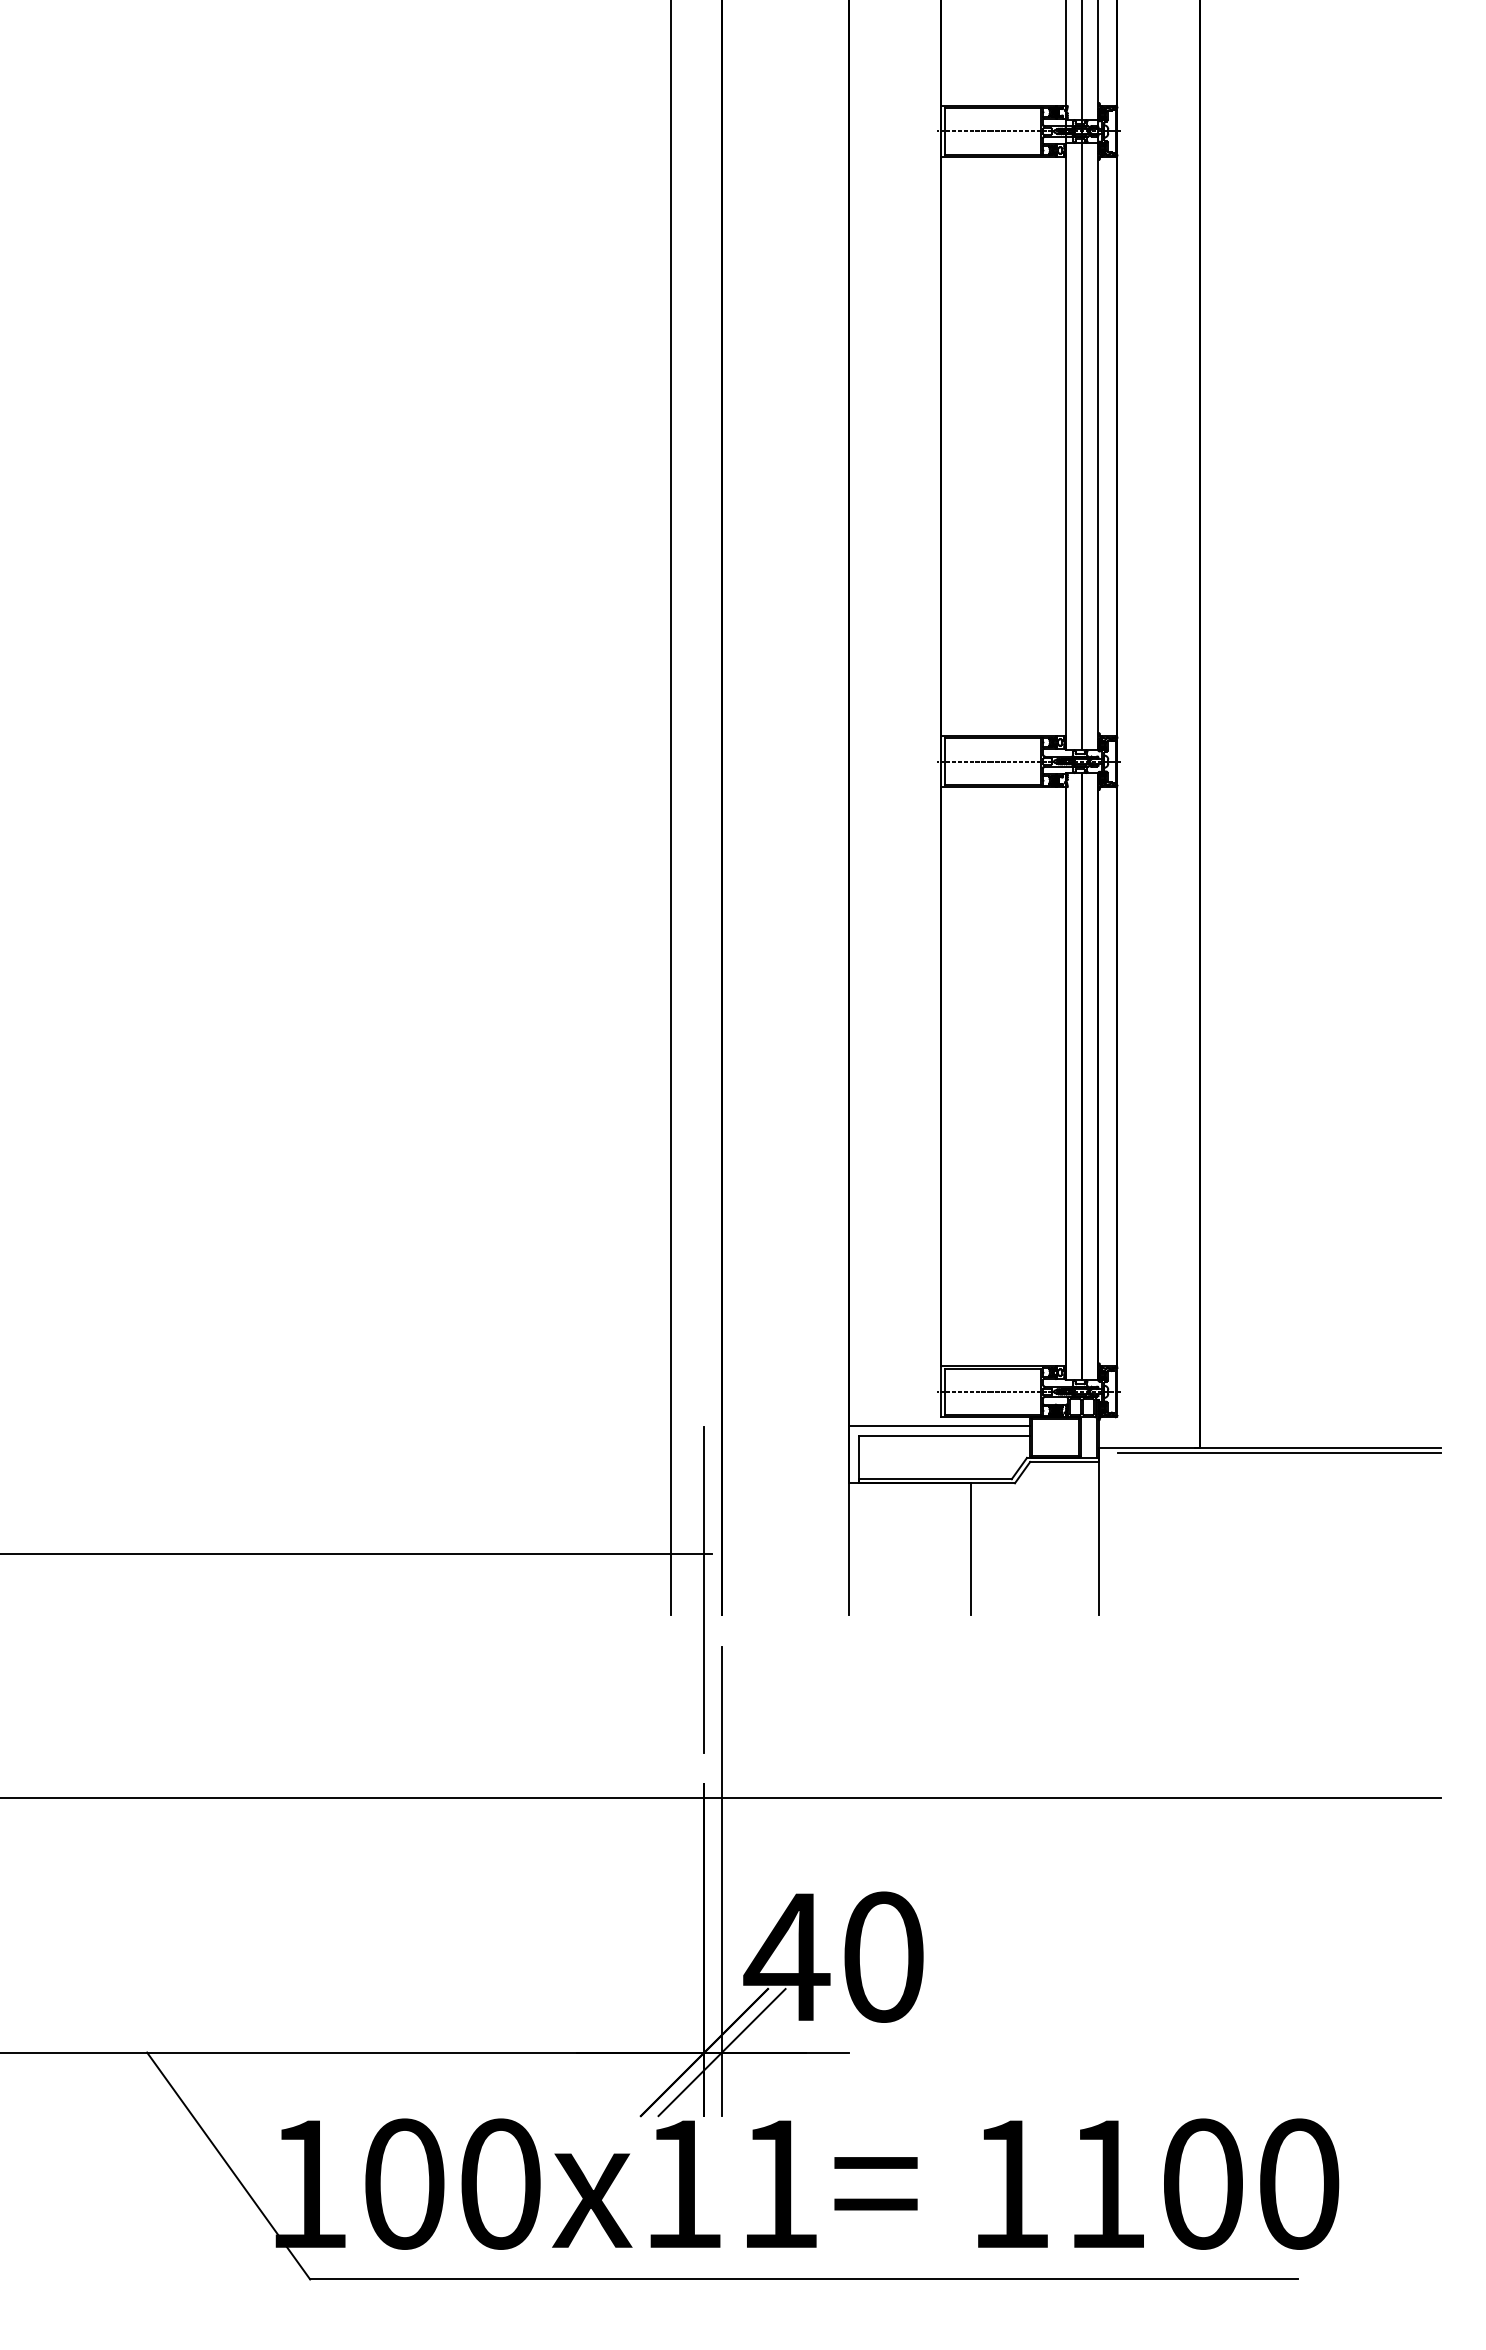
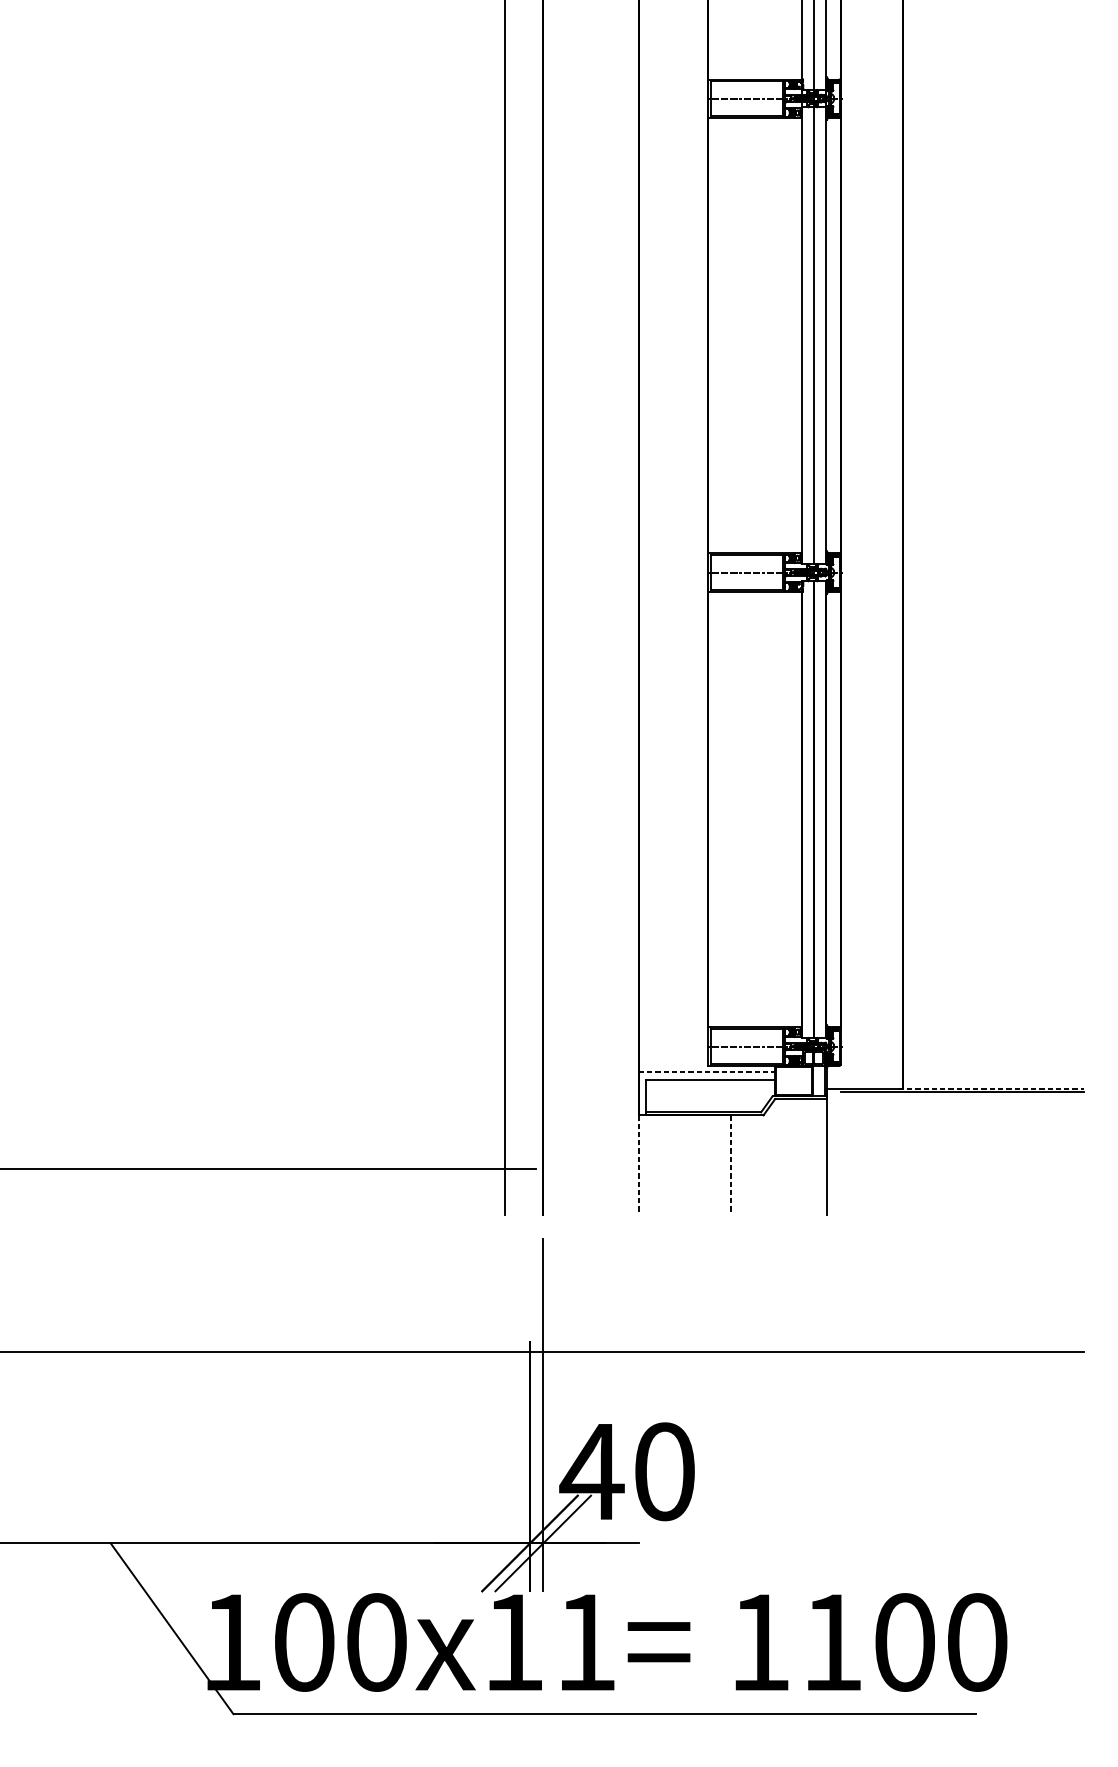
line: (939, 1426) -> (706, 1072), solid -> dashed
line: (1318, 1447) -> (991, 1088), solid -> dashed
line: (849, 1549) -> (639, 1165), solid -> dashed
line: (971, 1549) -> (730, 1165), solid -> dashed
line: (704, 1589) -> (530, 1195), removed

